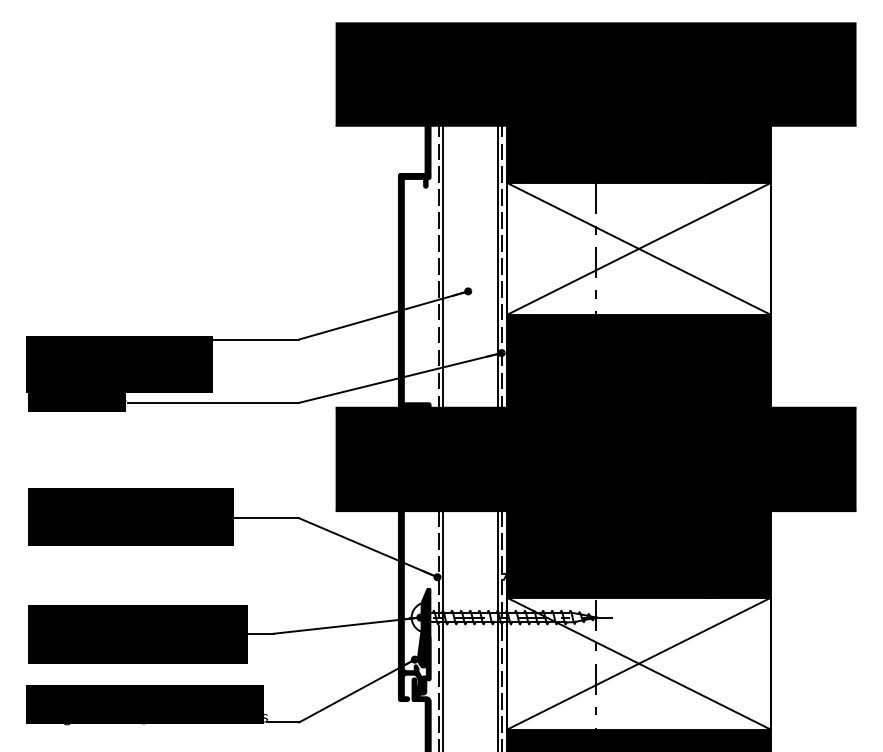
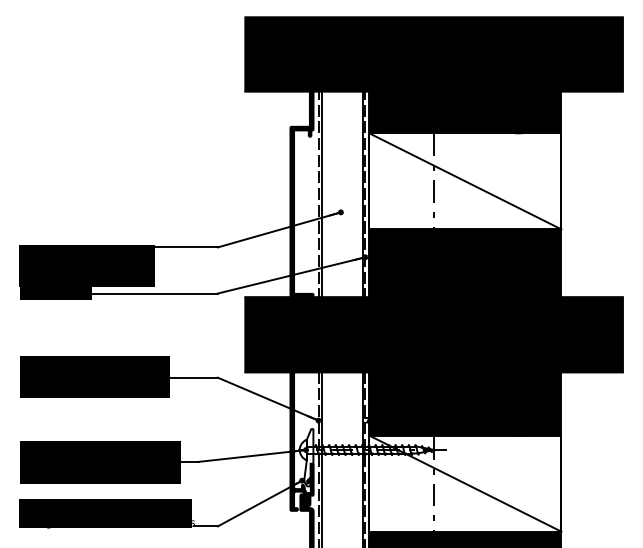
line: (638, 248) -> (465, 181), removed
fill: (424, 627) -> (309, 457), removed
line: (638, 663) -> (465, 483), removed

